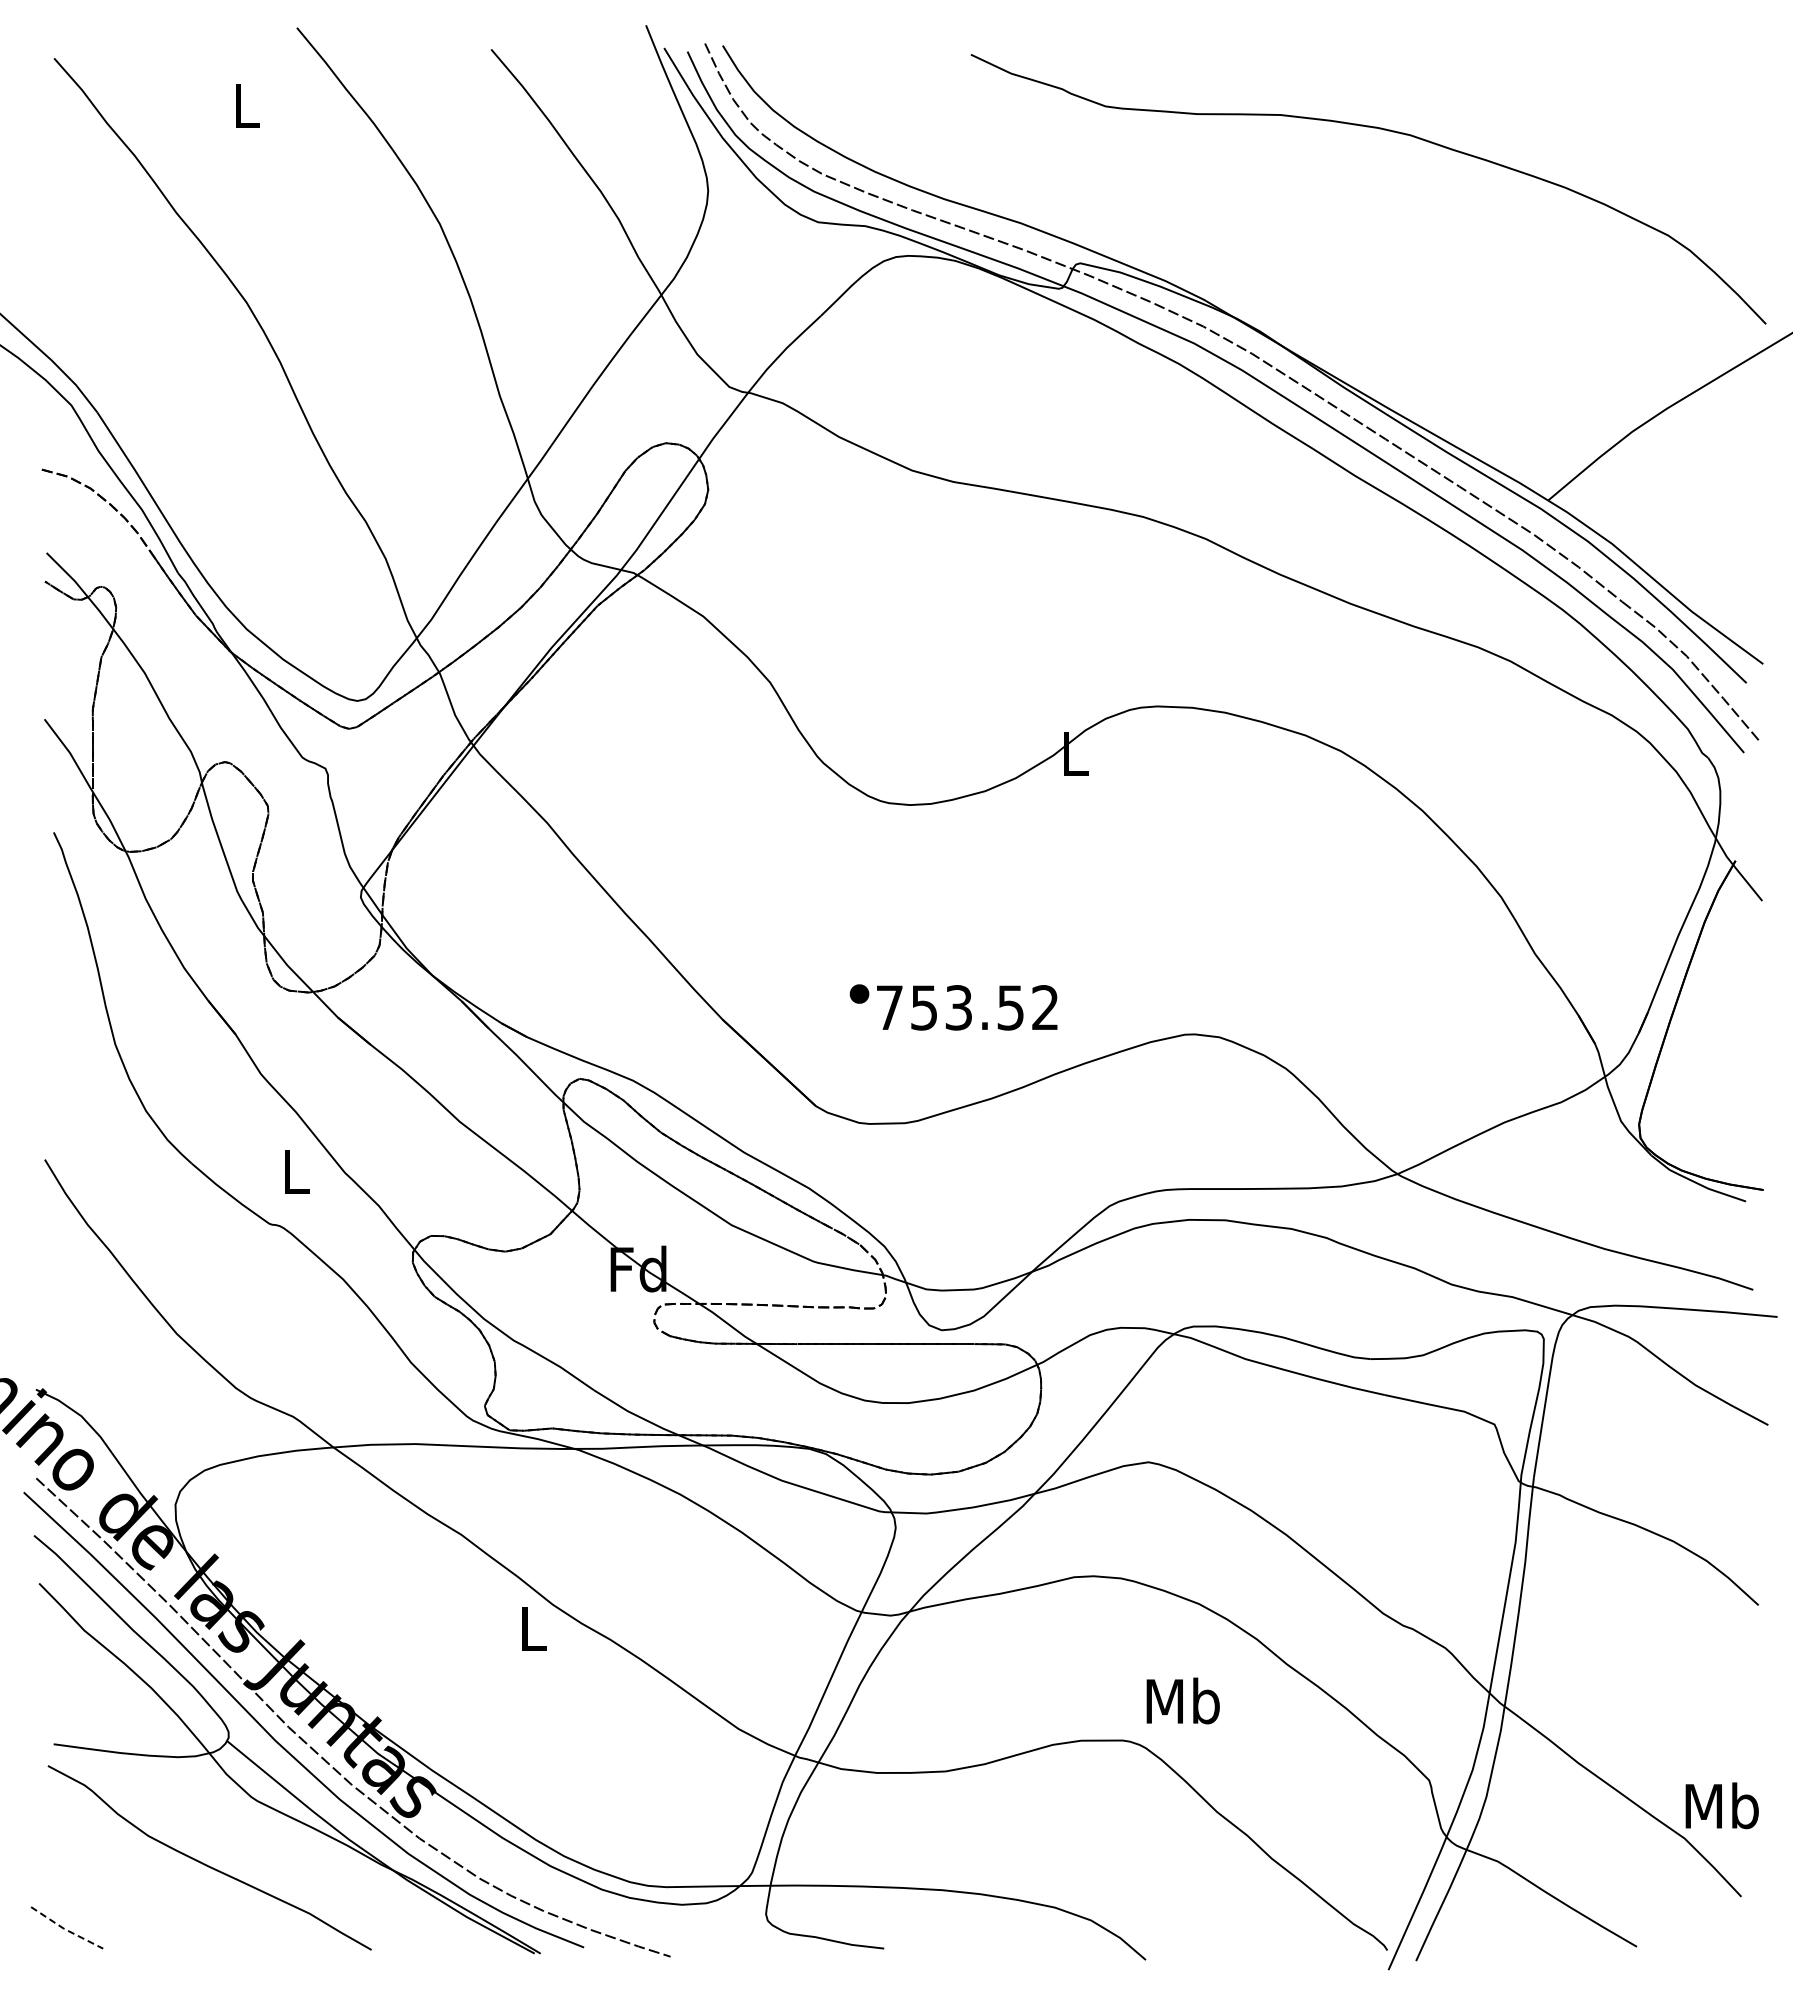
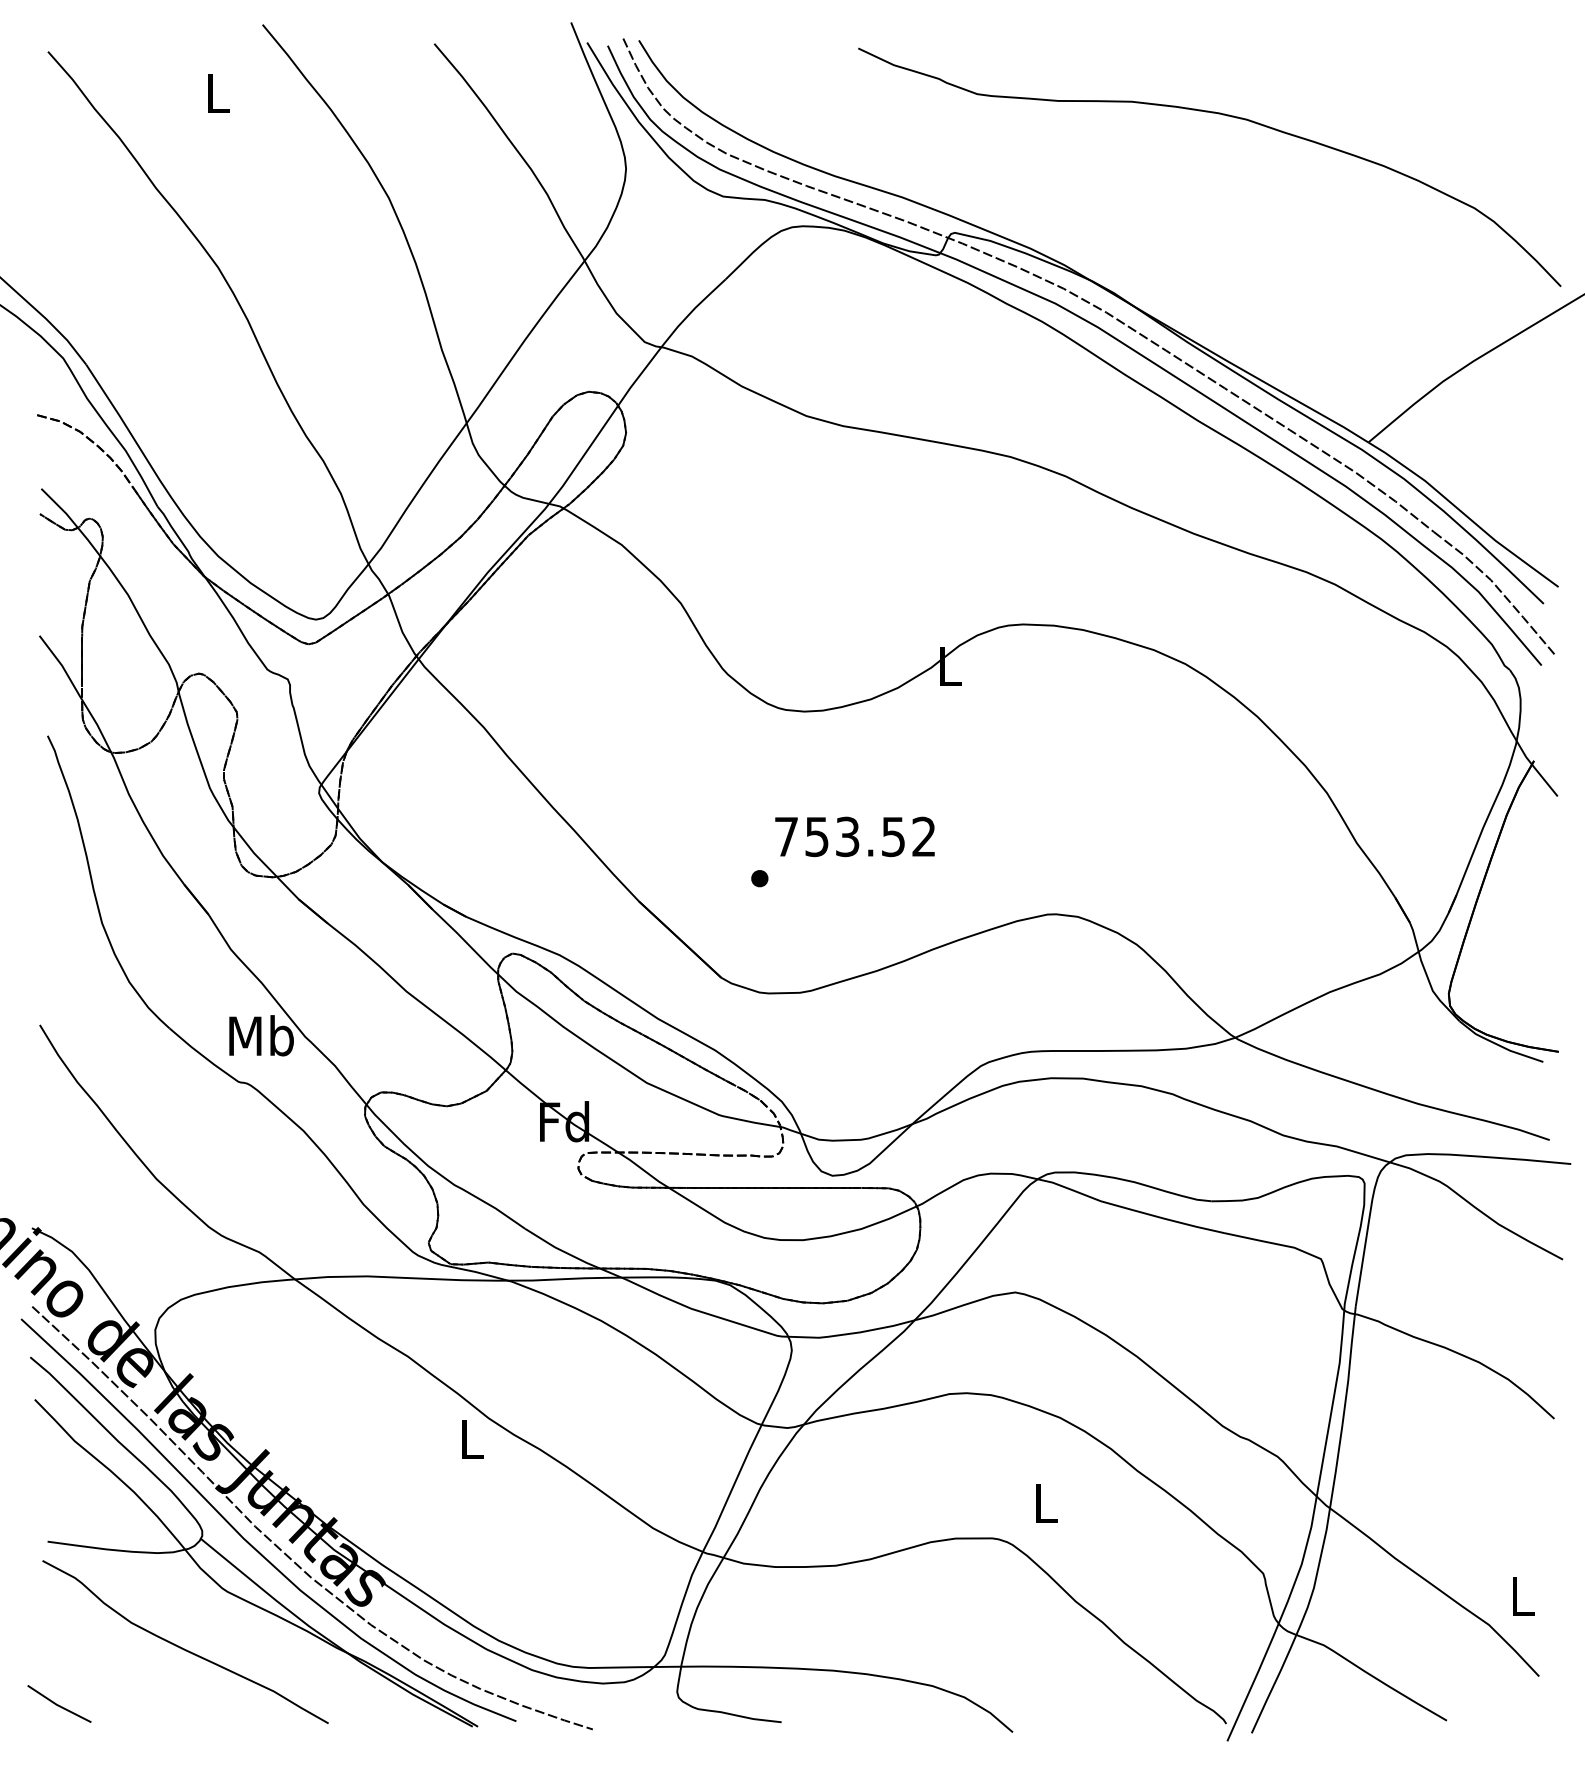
text: (967, 1007) -> (855, 836), moved
text: (295, 1171) -> (261, 1035), L -> Mb
text: (1182, 1700) -> (1045, 1503), Mb -> L
text: (1721, 1805) -> (1521, 1595), Mb -> L
line: (65, 1929) -> (58, 1705), dashed -> solid

